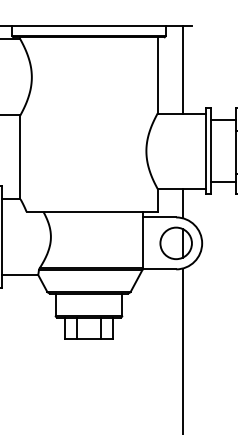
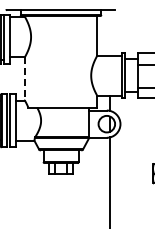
line: (183, 70) -> (110, 33), removed
line: (21, 156) -> (25, 78), solid -> dashed

